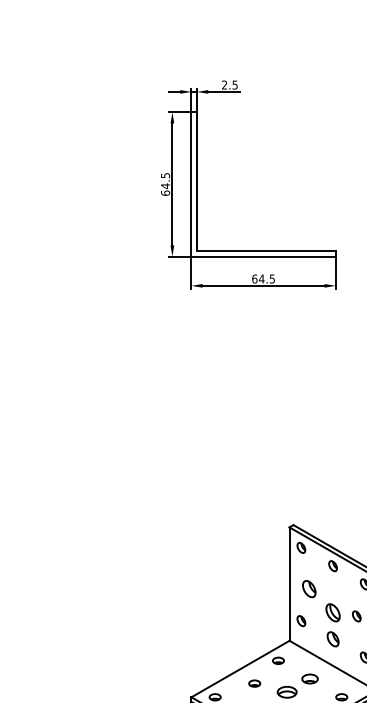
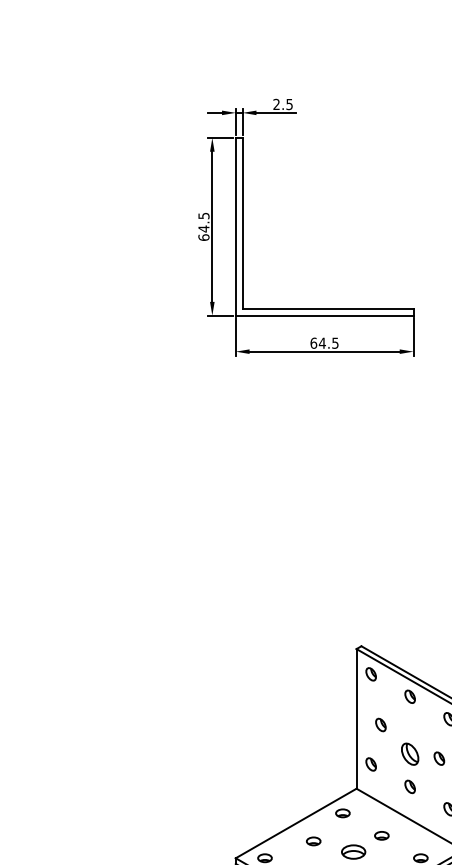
part: (308, 588) -> (380, 724), size x0.62
part: (332, 639) -> (409, 786), size x0.71
part: (309, 678) -> (381, 835), size x0.71

